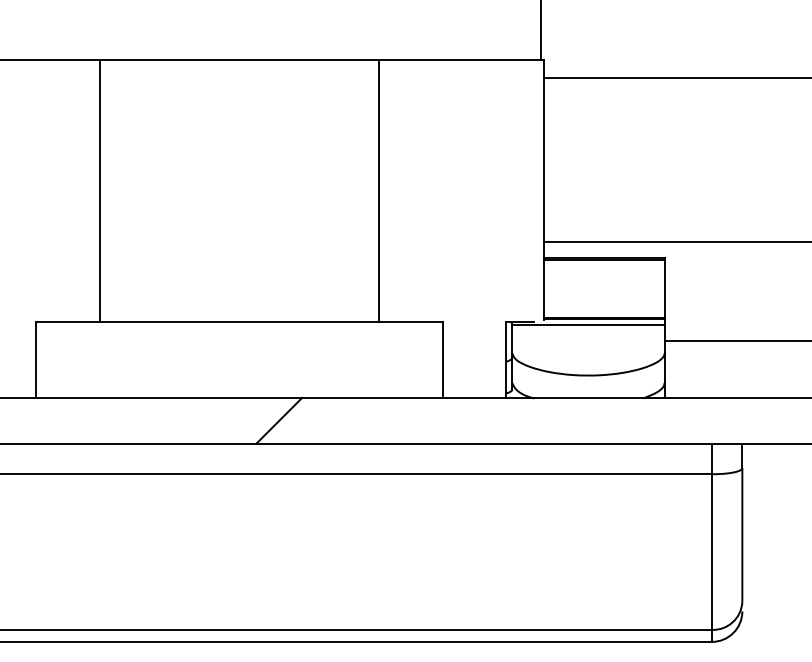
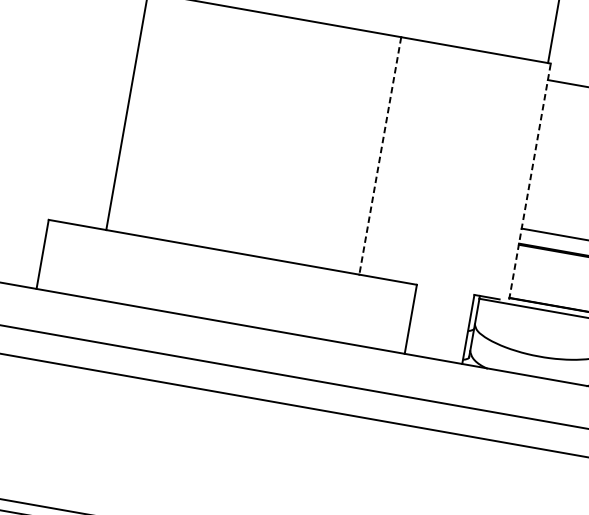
line: (544, 189) -> (530, 181), solid -> dashed
line: (379, 191) -> (380, 156), solid -> dashed
line: (279, 420) -> (253, 348), removed

